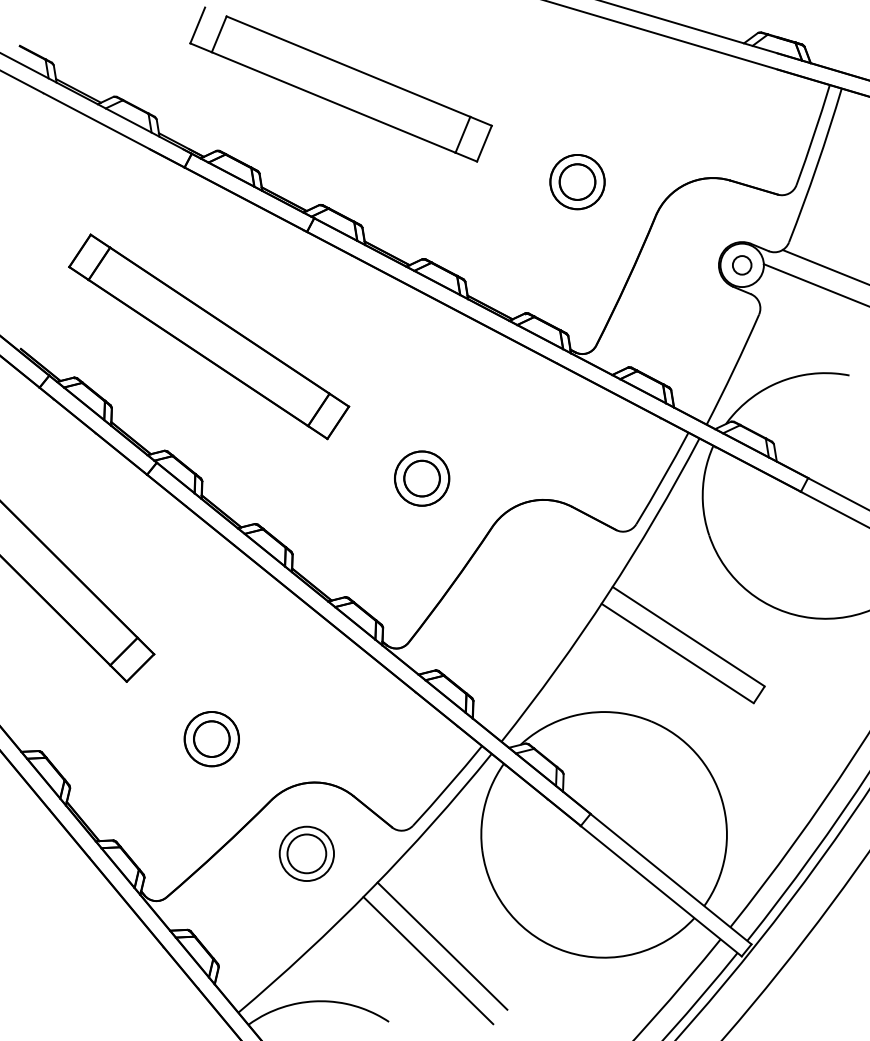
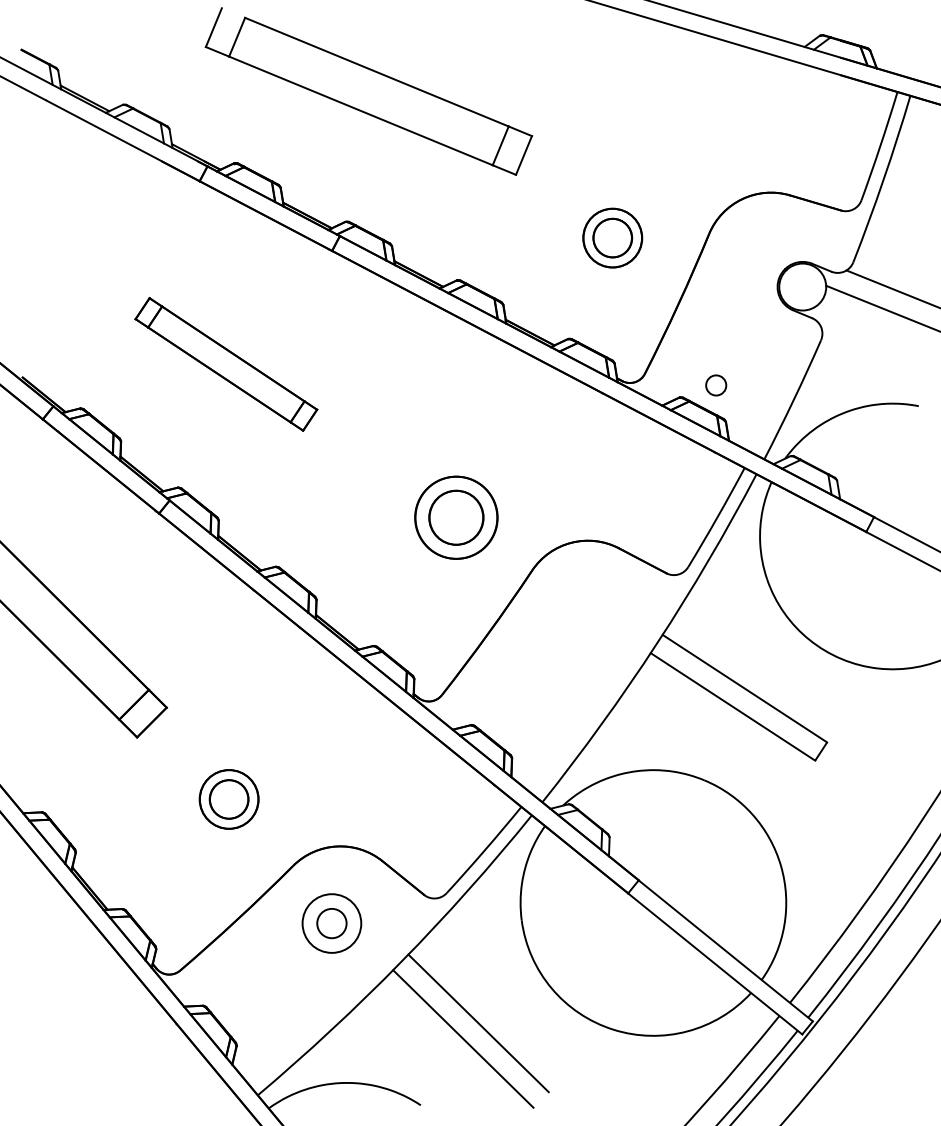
part: (577, 182) -> (612, 238), moved
circle: (742, 265) -> (716, 385), moved
part: (209, 336) -> (226, 364), size x0.6
part: (422, 478) -> (456, 517), size x1.4
circle: (306, 853) -> (331, 923), size x0.7

